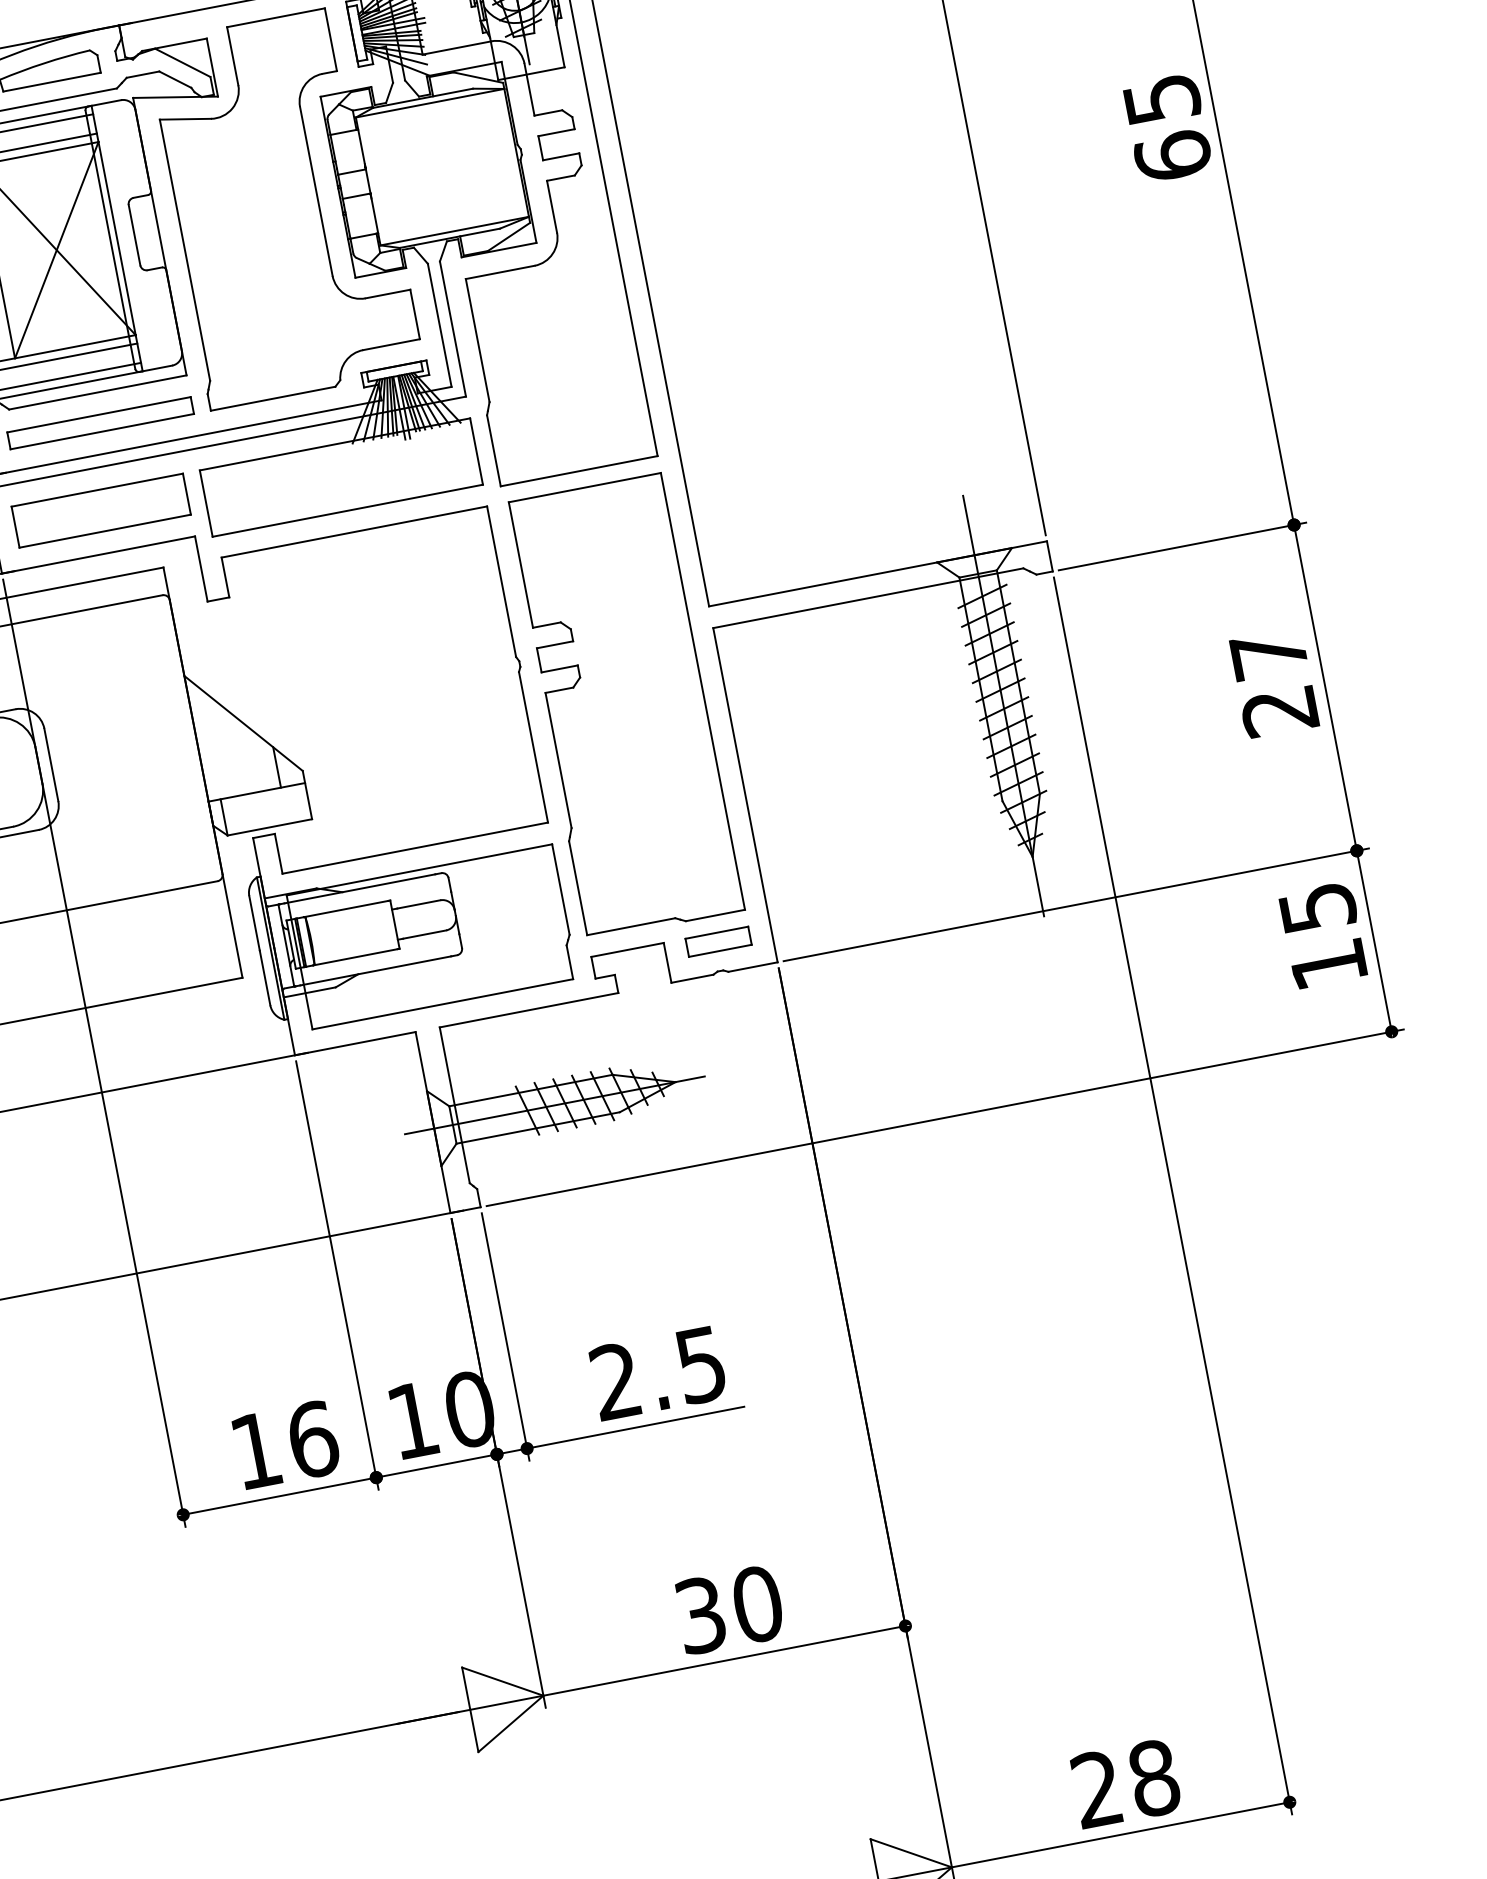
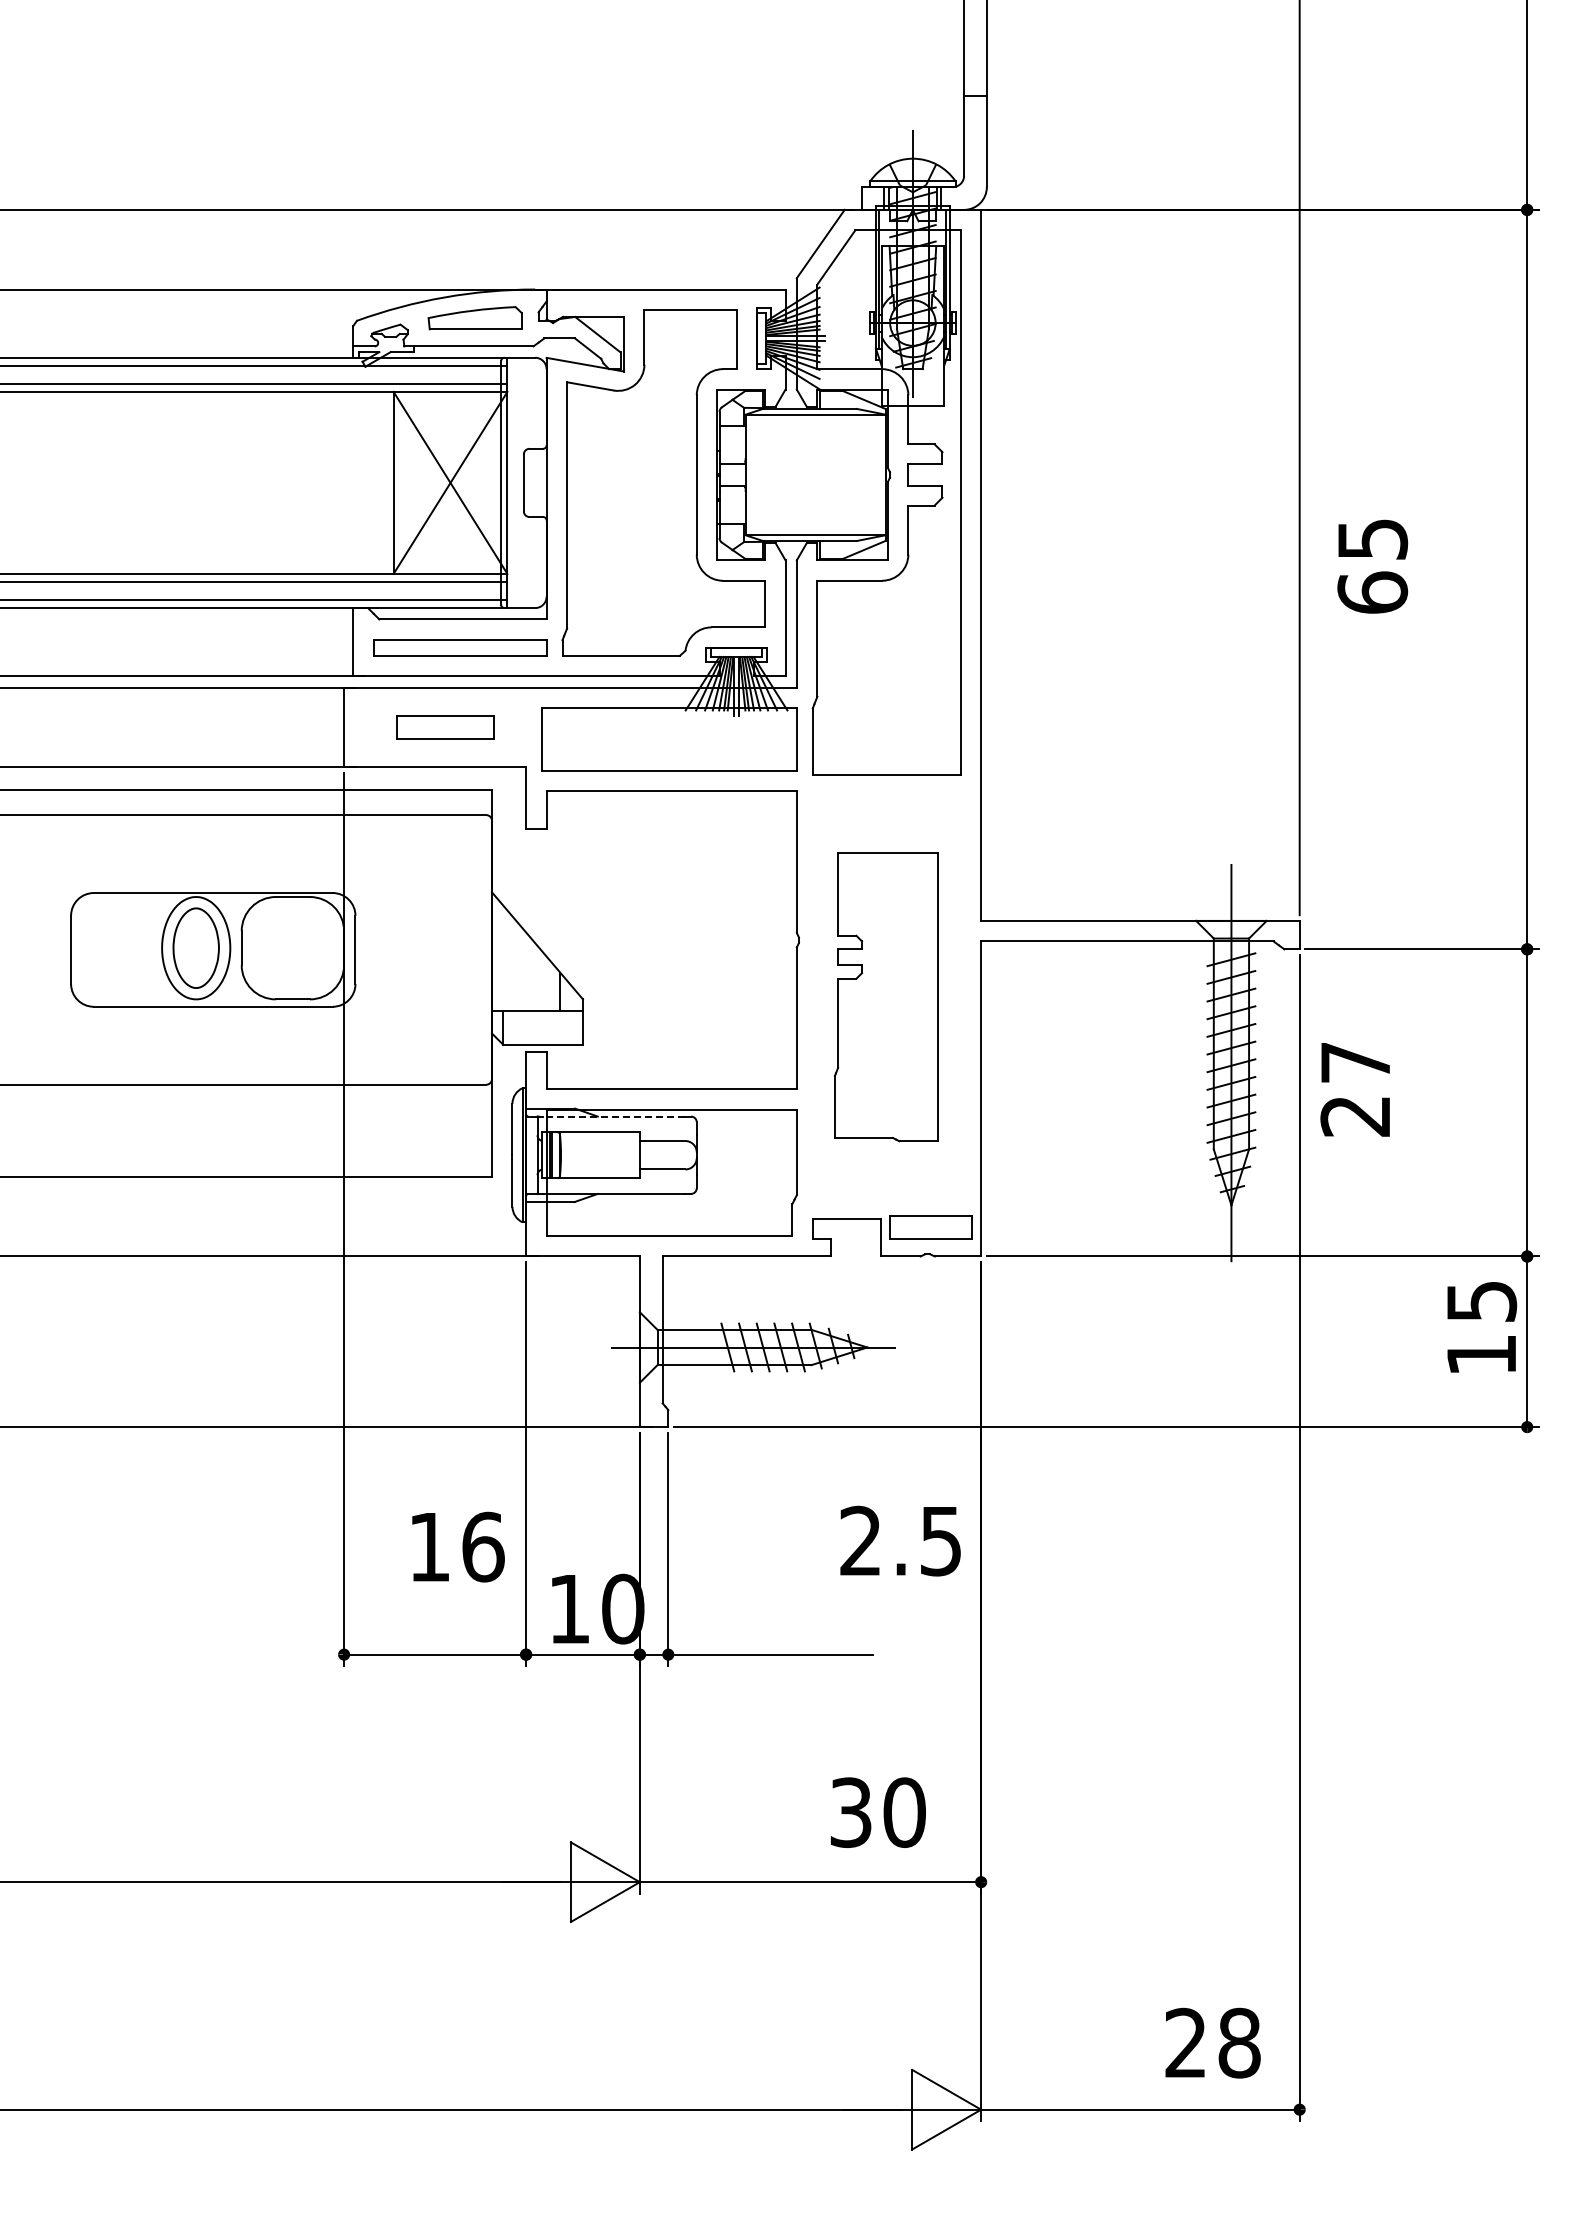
text: (1167, 128) -> (1372, 566), moved
part: (101, 510) -> (445, 727), size x0.6
text: (1273, 683) -> (1354, 1089), moved
part: (624, 705) -> (886, 996), size x0.7
line: (359, 888) -> (613, 1116), solid -> dashed
part: (719, 941) -> (931, 1227), size x1.4
text: (657, 1372) -> (900, 1540), moved
text: (286, 1444) -> (458, 1546), moved
text: (729, 1609) -> (878, 1812), moved
text: (1125, 1783) -> (1212, 2042), moved

